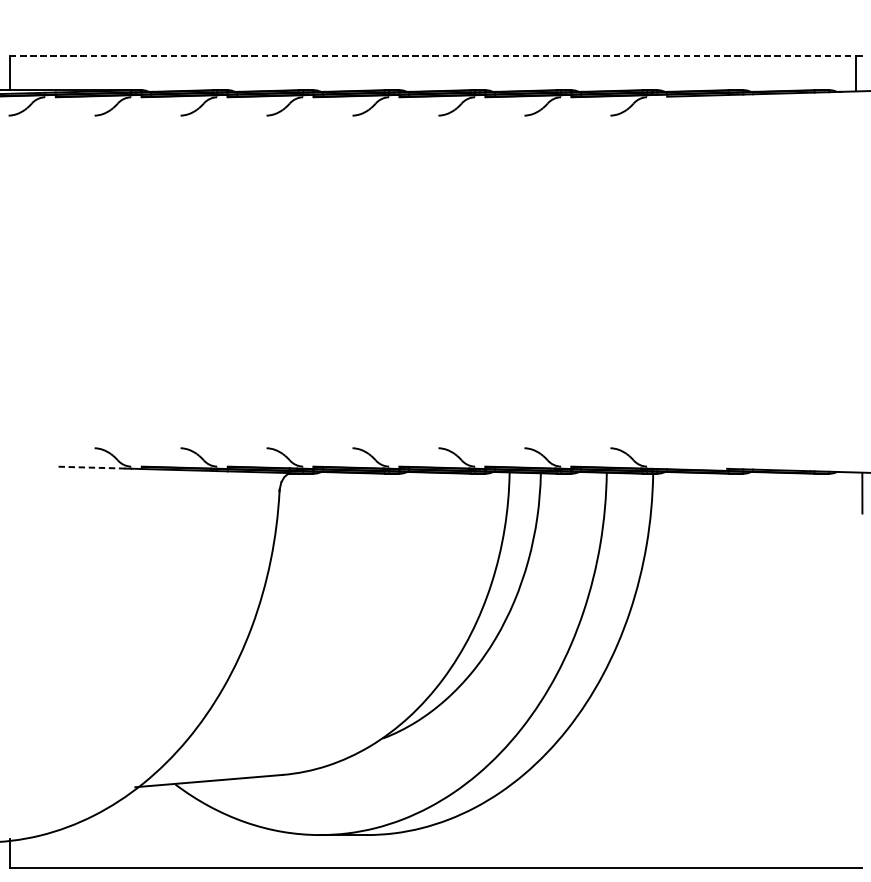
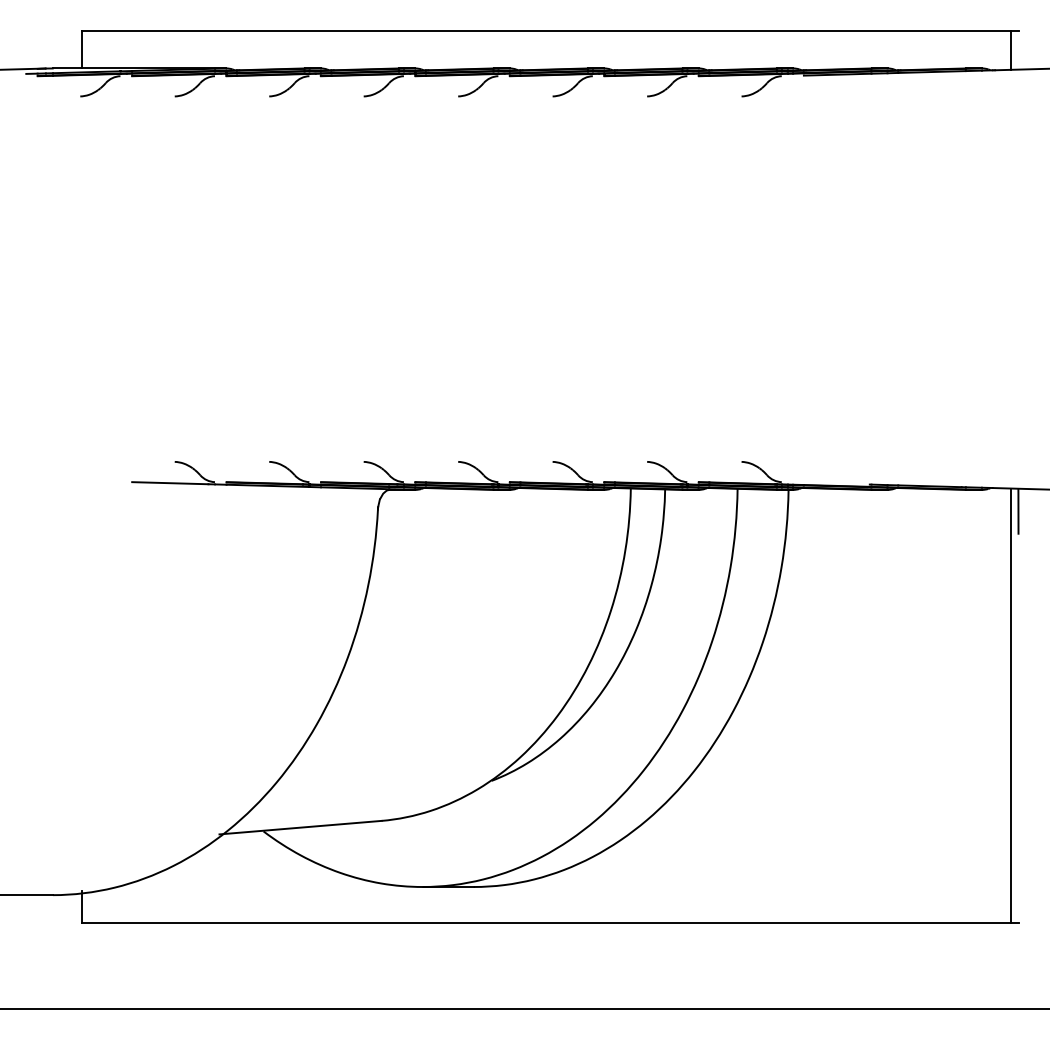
line: (432, 56) -> (546, 31), dashed -> solid
line: (89, 467) -> (169, 483), dashed -> solid
line: (856, 669) -> (1011, 705), added

